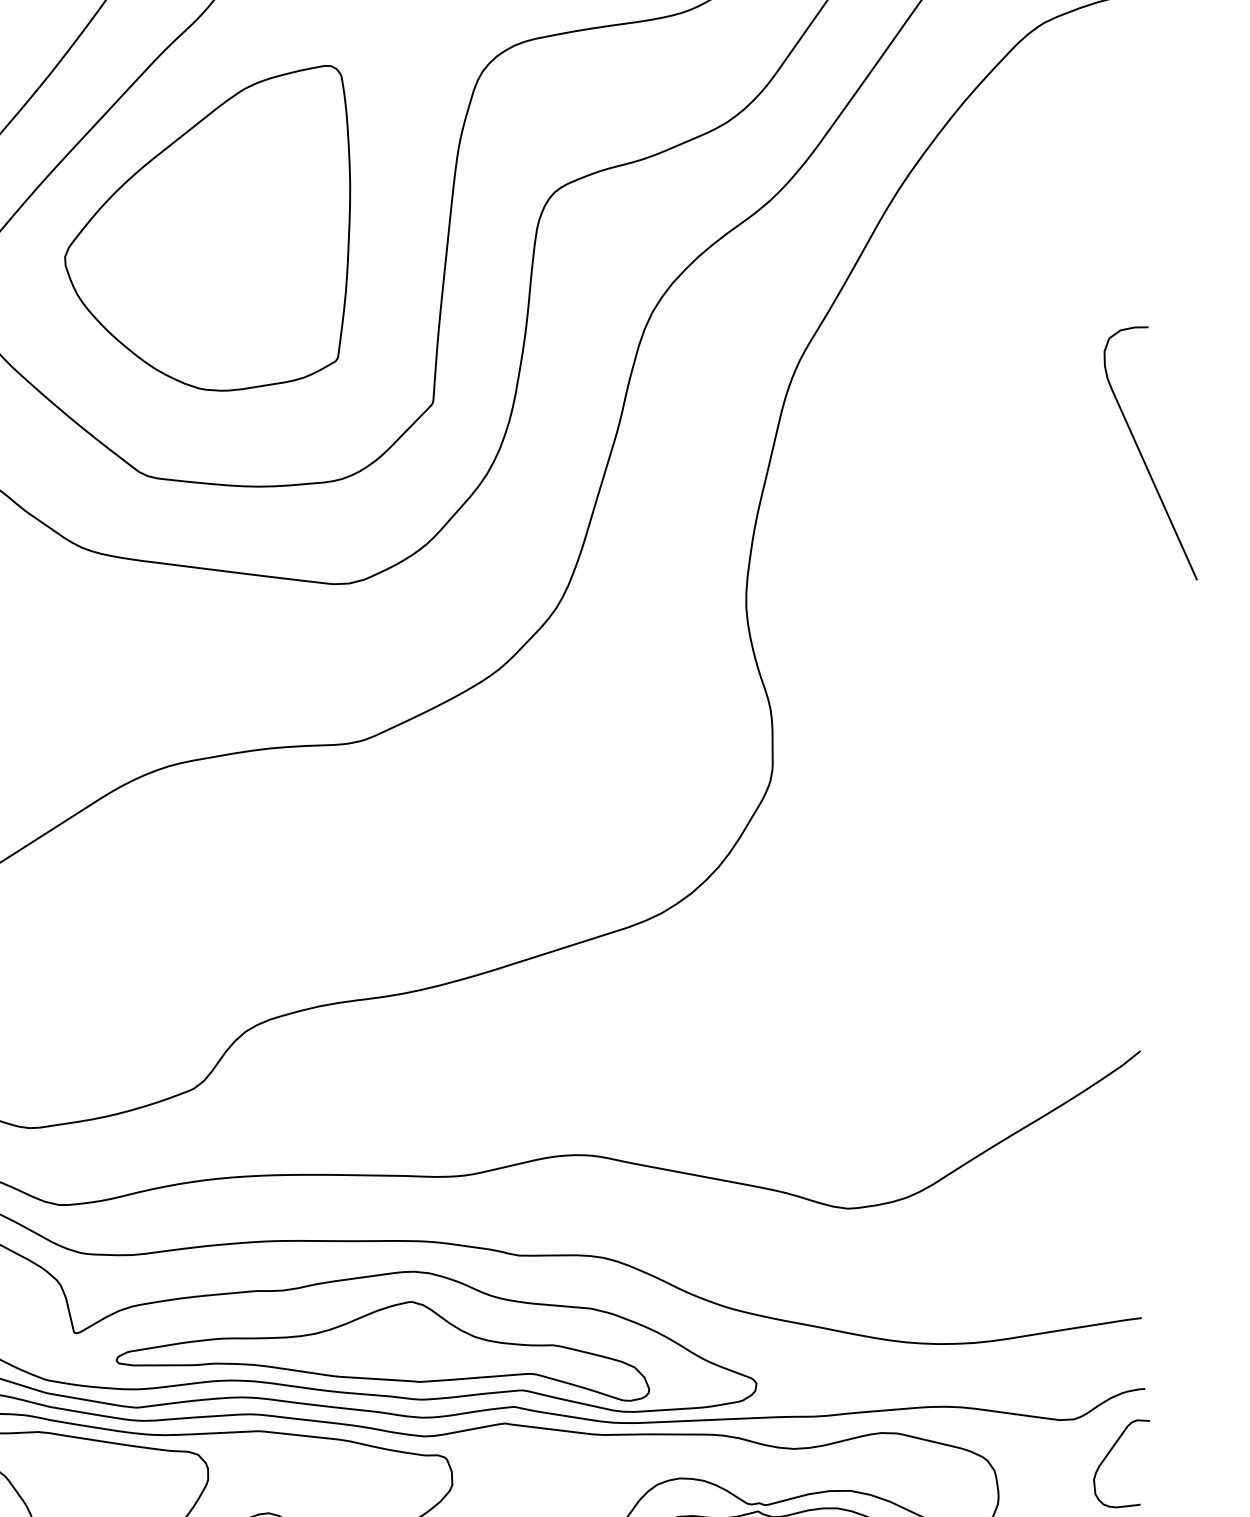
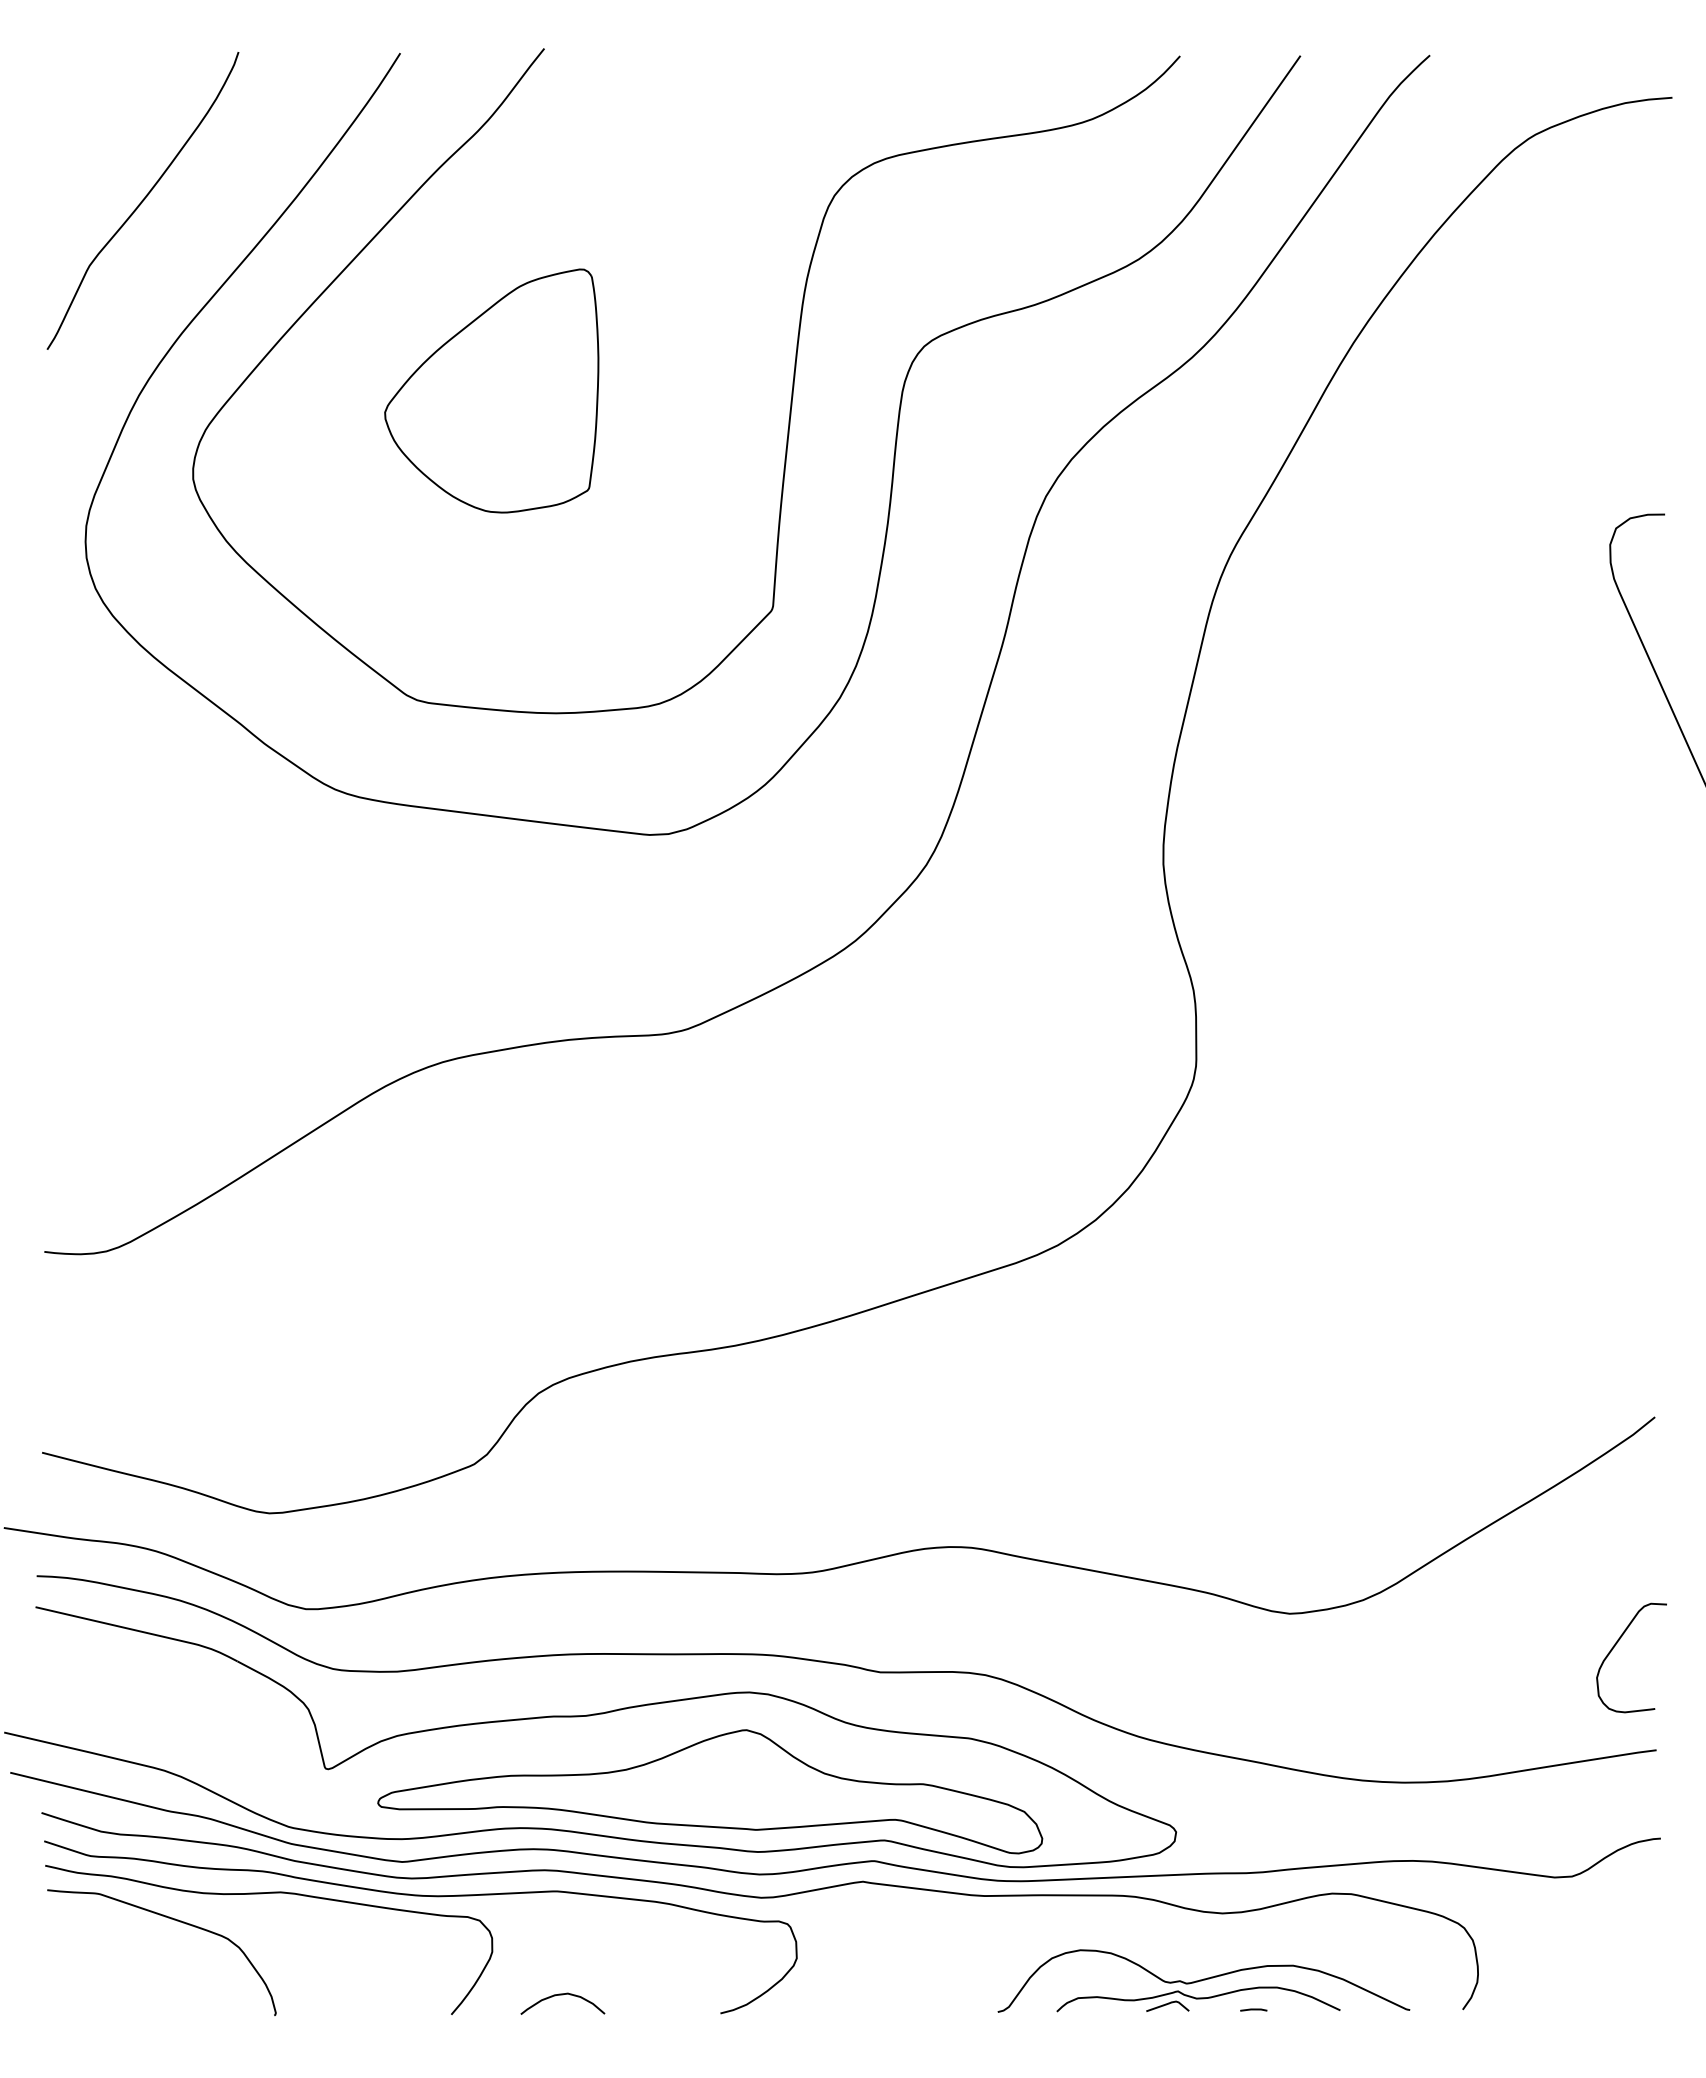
part: (207, 227) -> (491, 390), size x0.6
curve: (1108, 1454) -> (1615, 1646), moved

